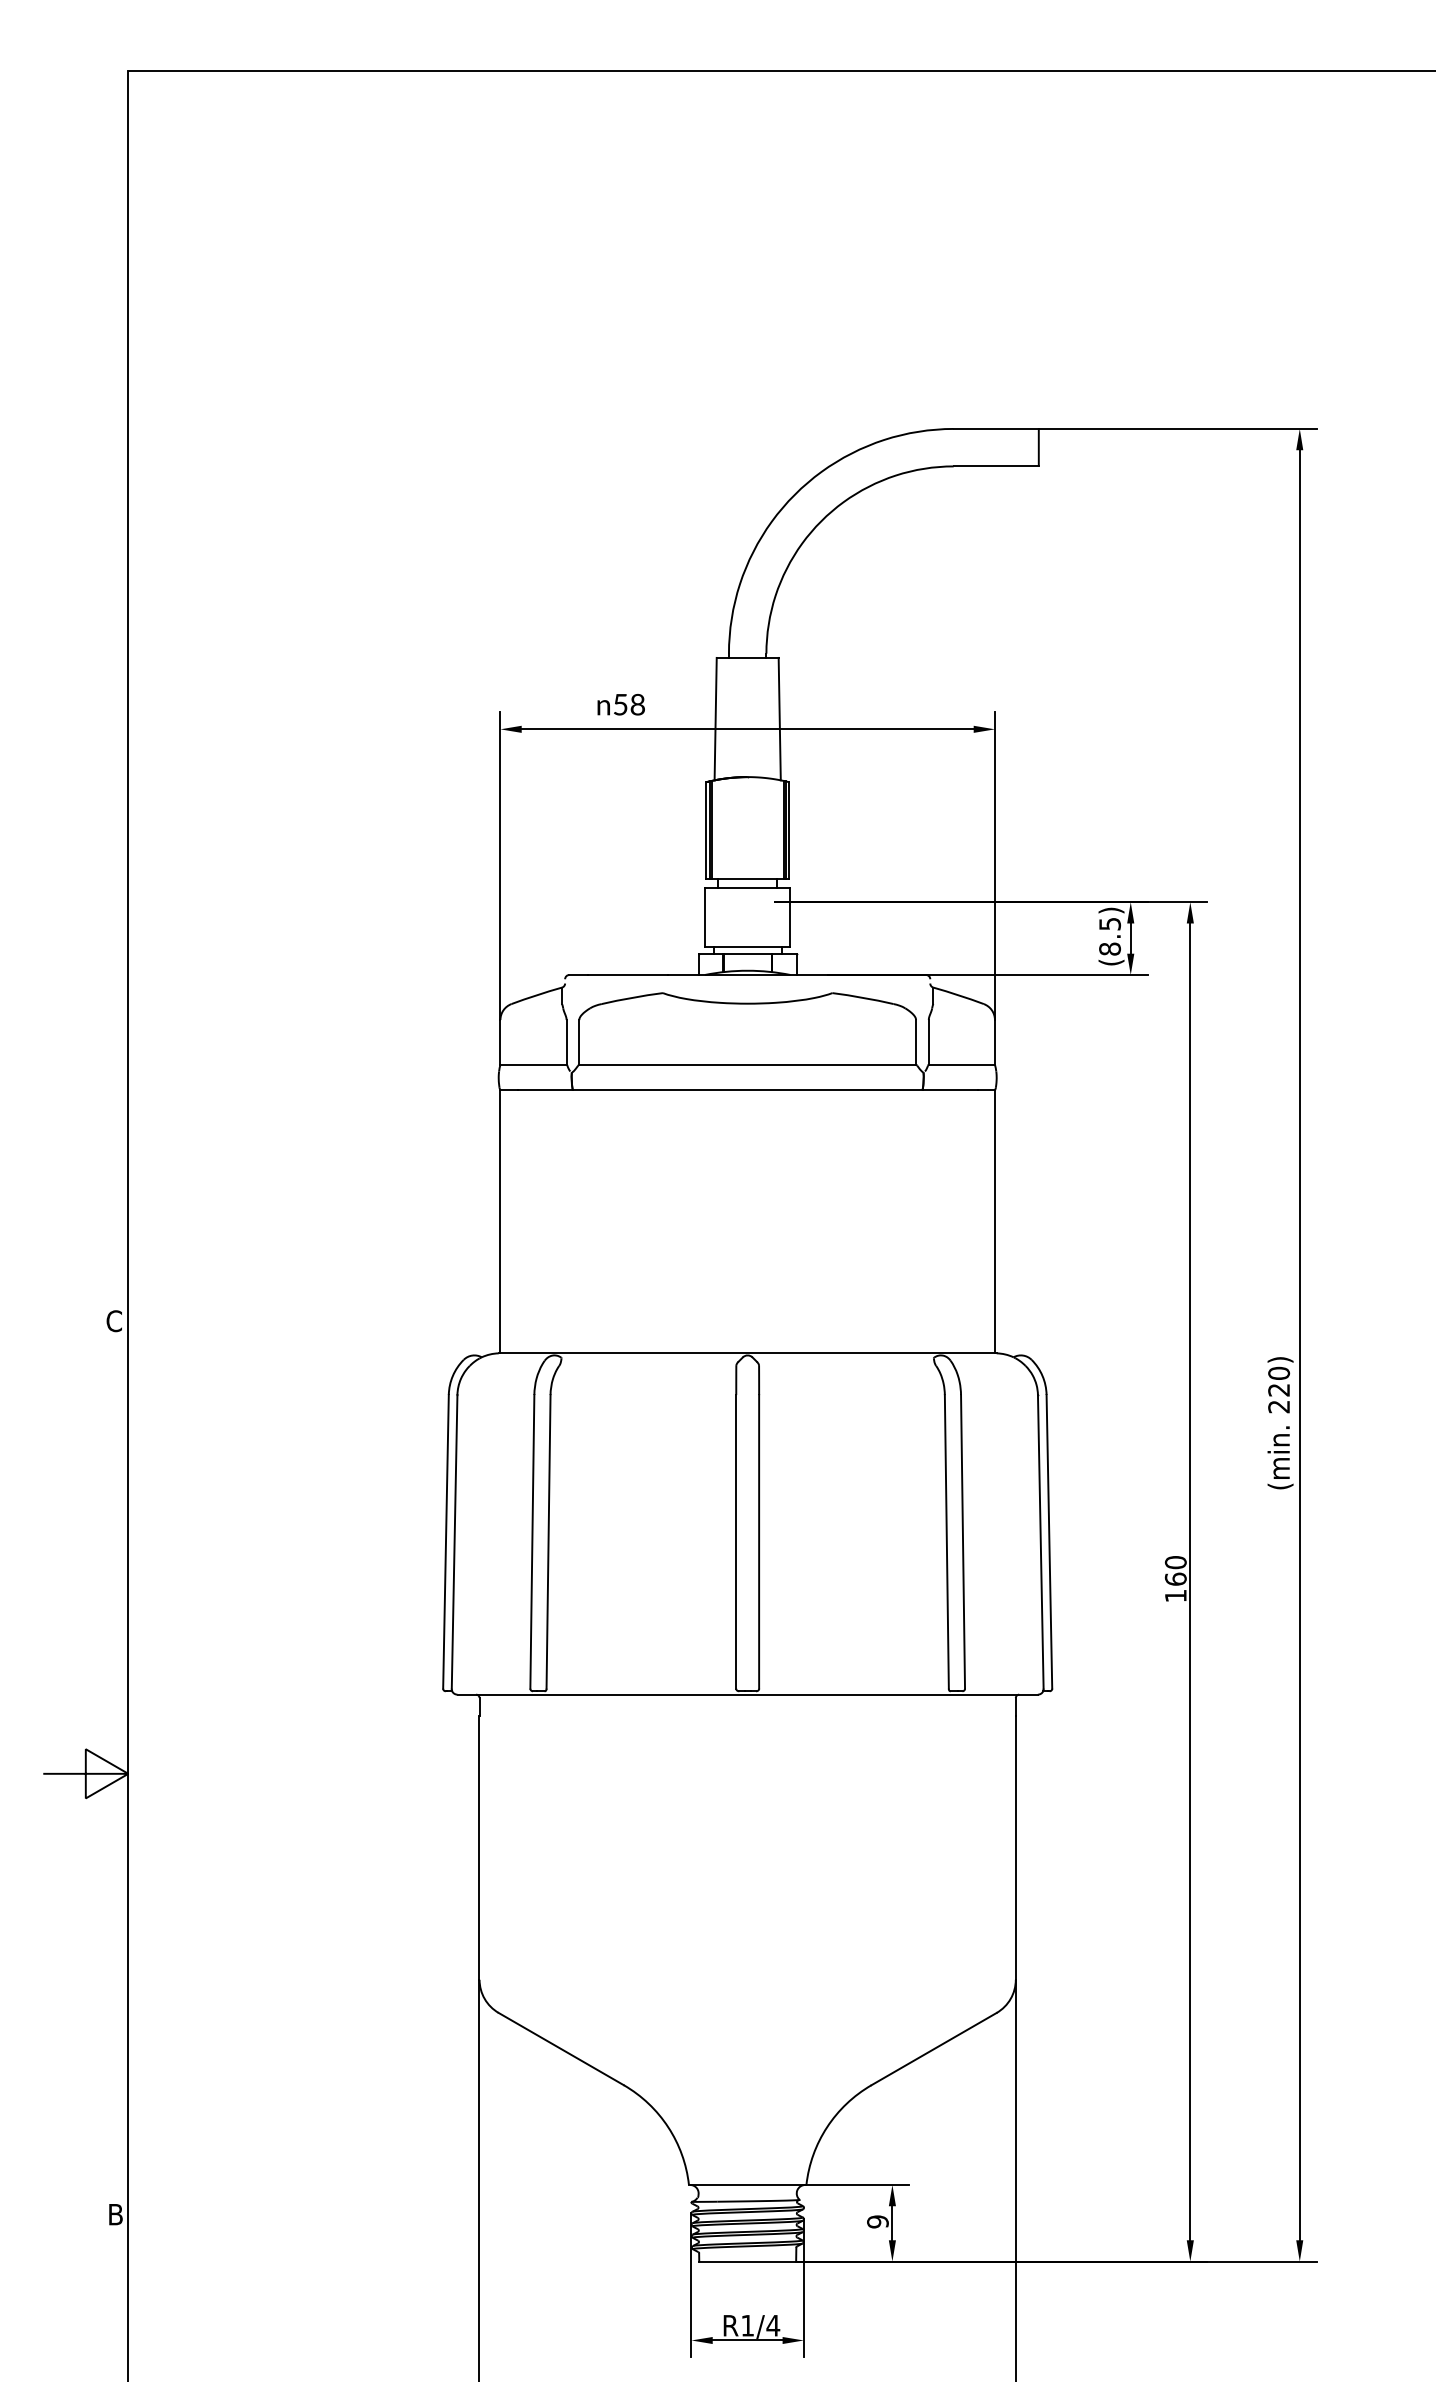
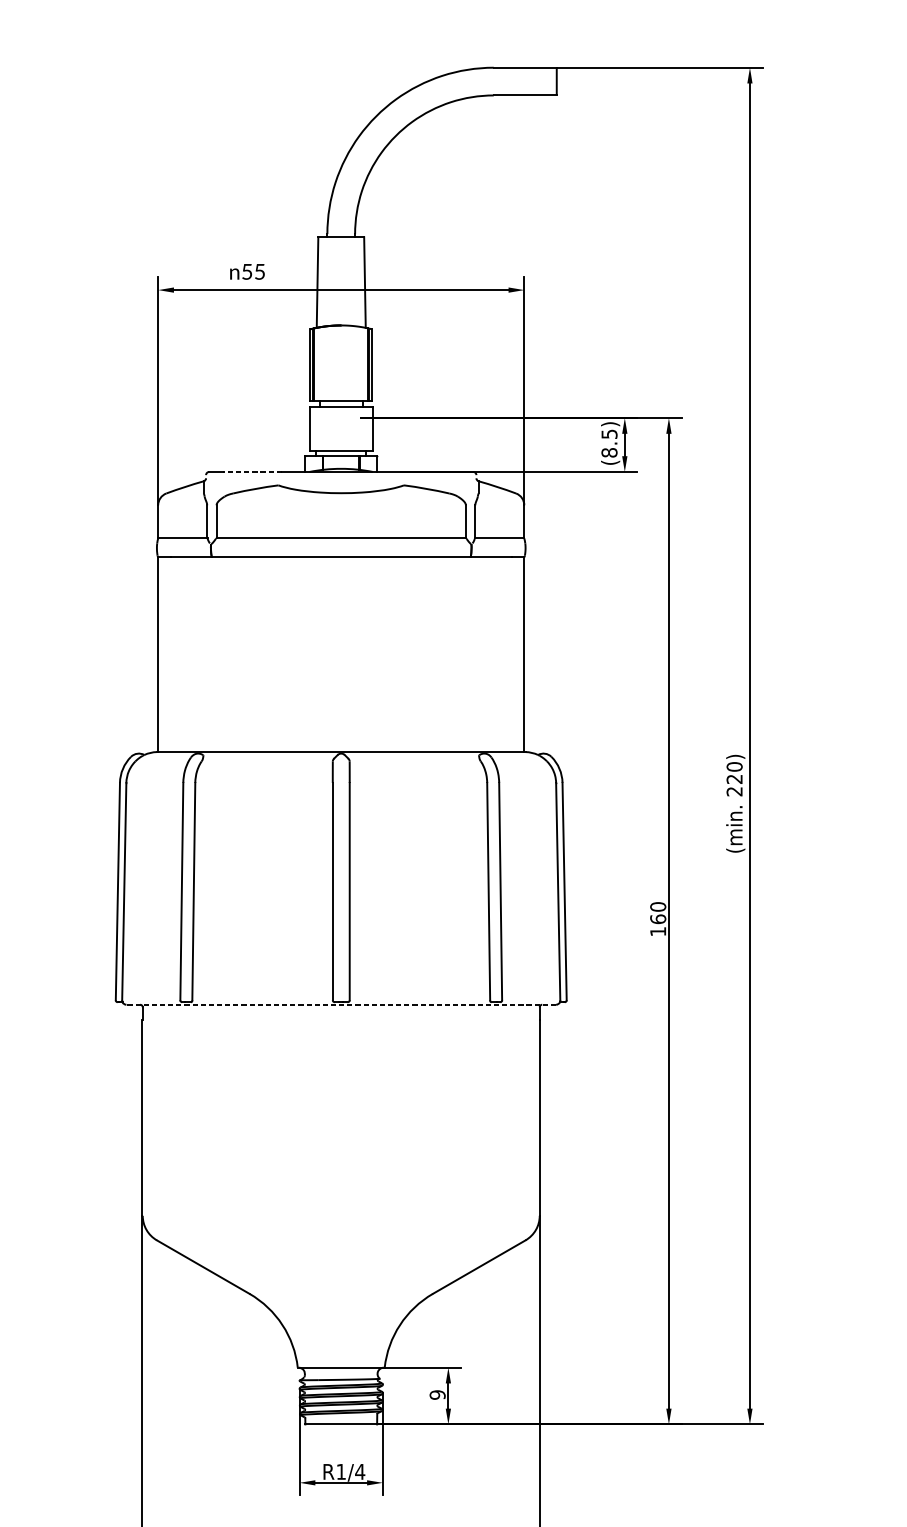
text: (637, 704) -> (259, 271), 58 -> 55
line: (627, 975) -> (252, 472), solid -> dashed
line: (747, 1694) -> (341, 1004), solid -> dashed

